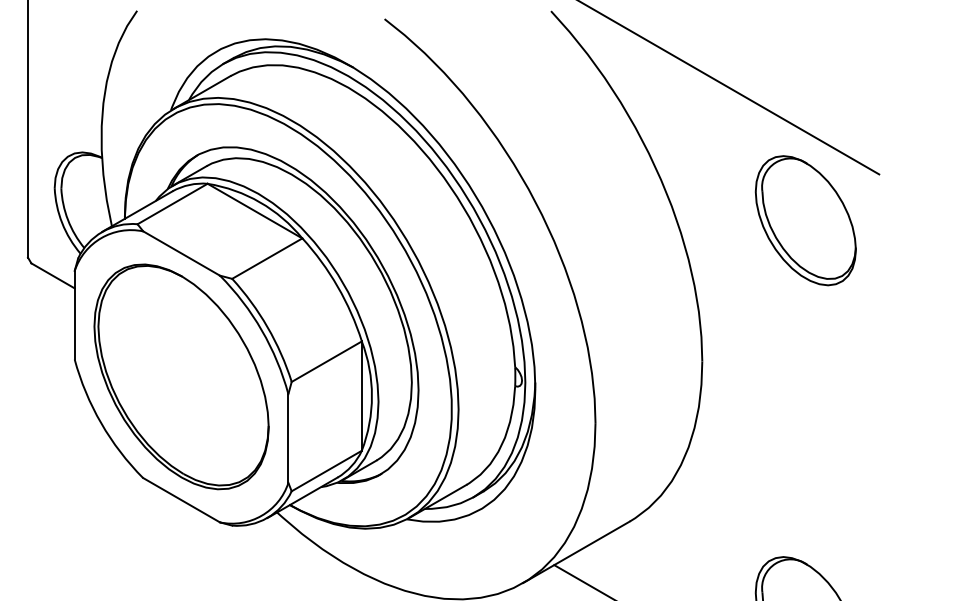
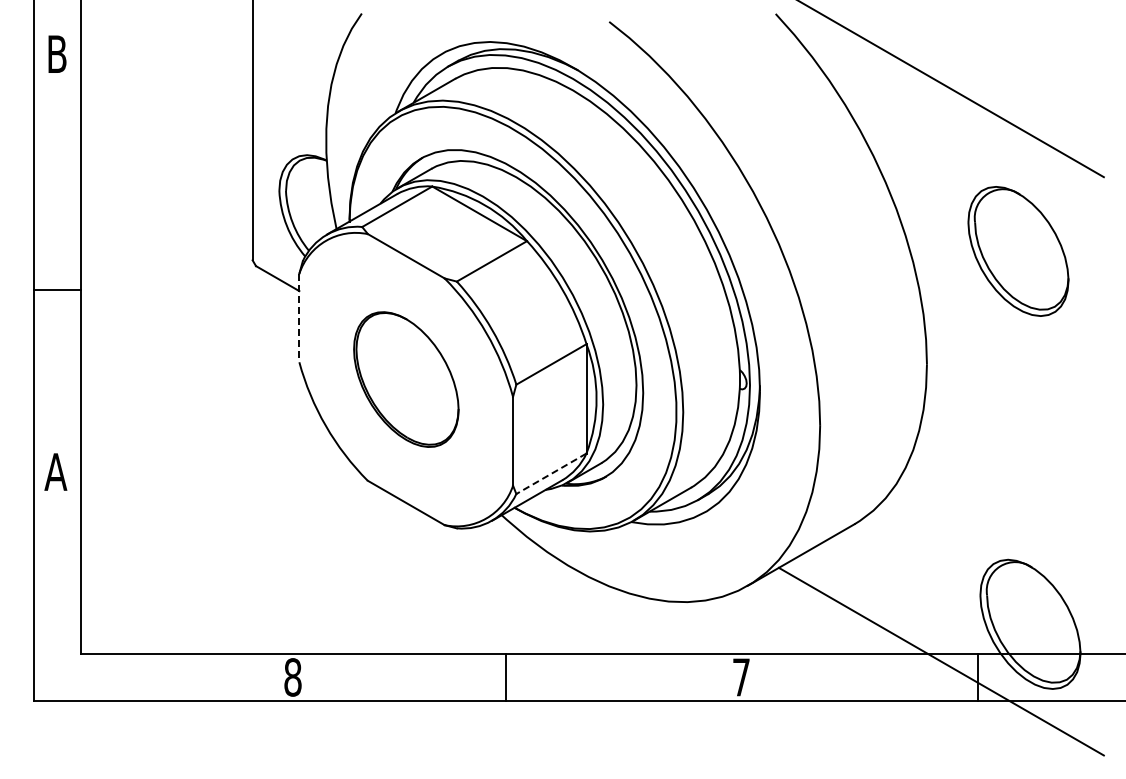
part: (805, 220) -> (1018, 251), moved
line: (74, 315) -> (299, 318), solid -> dashed
part: (181, 376) -> (406, 379), size x0.6
line: (326, 470) -> (551, 473), solid -> dashed

